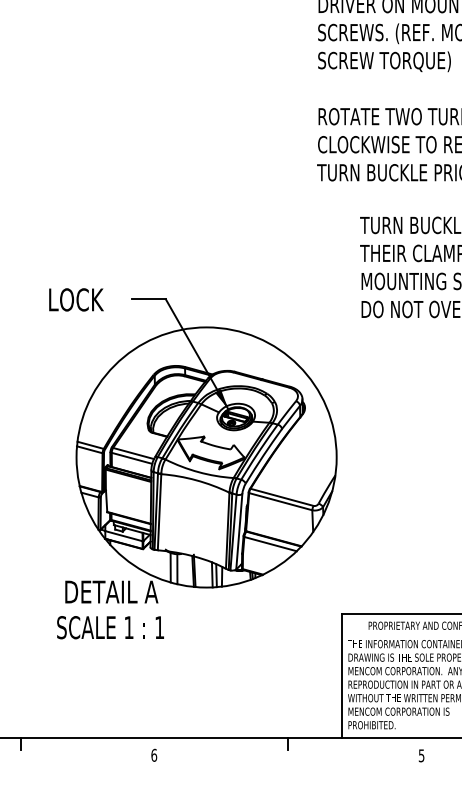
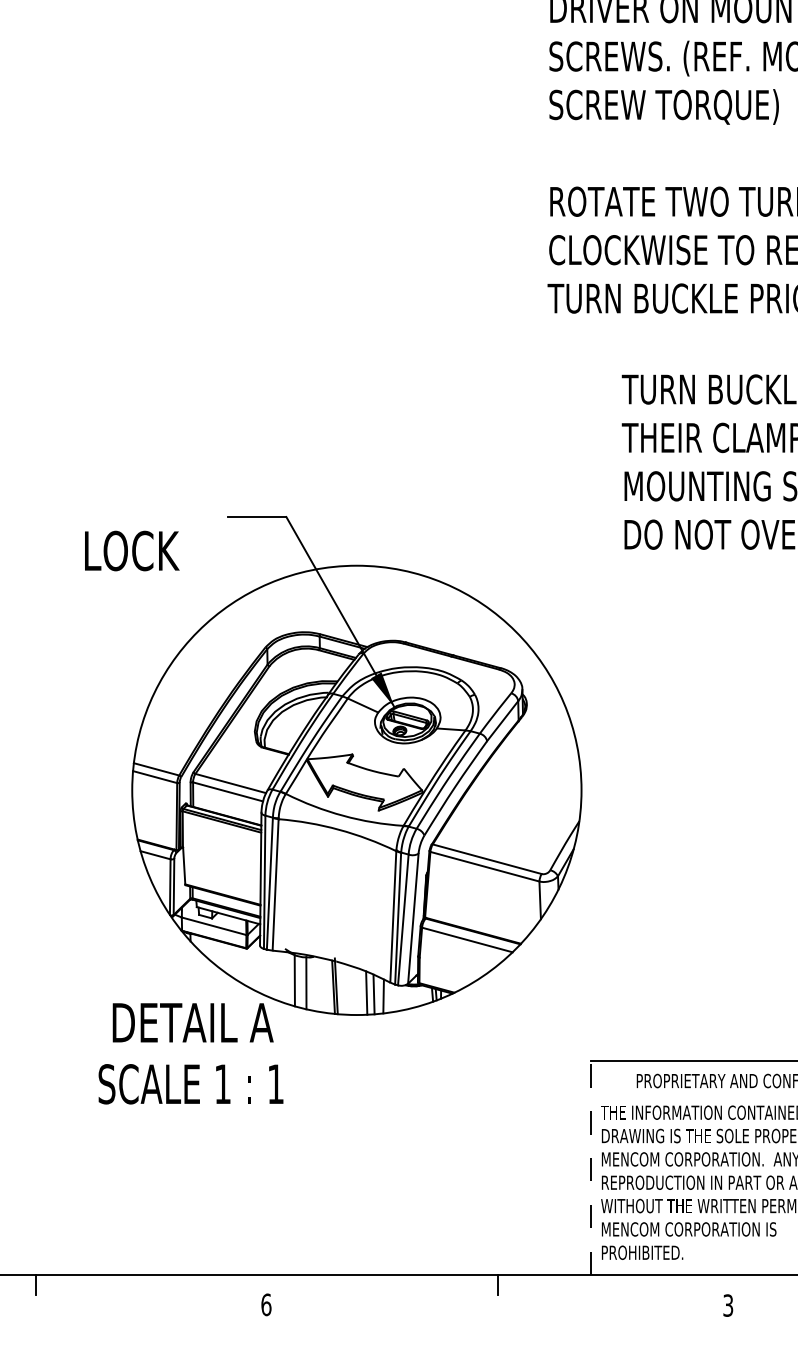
text: (76, 299) -> (132, 550), moved
line: (342, 675) -> (591, 1166), solid -> dashed
text: (421, 755) -> (728, 1305), 5 -> 3

